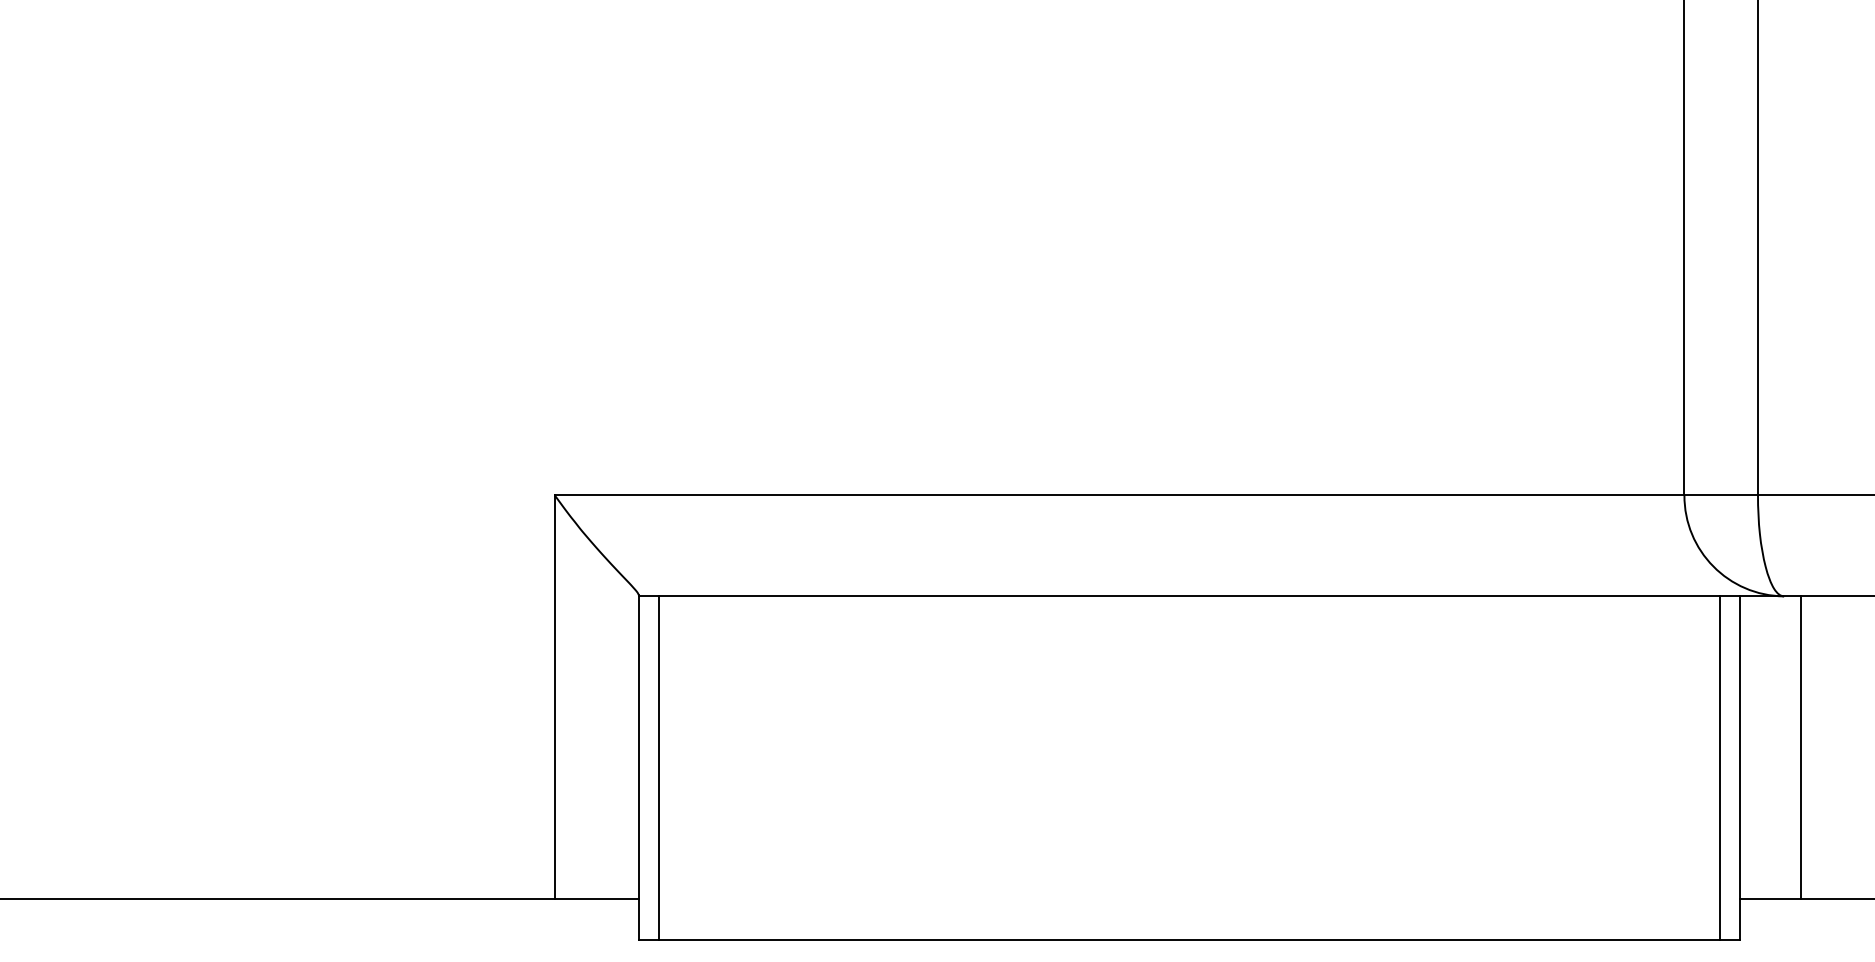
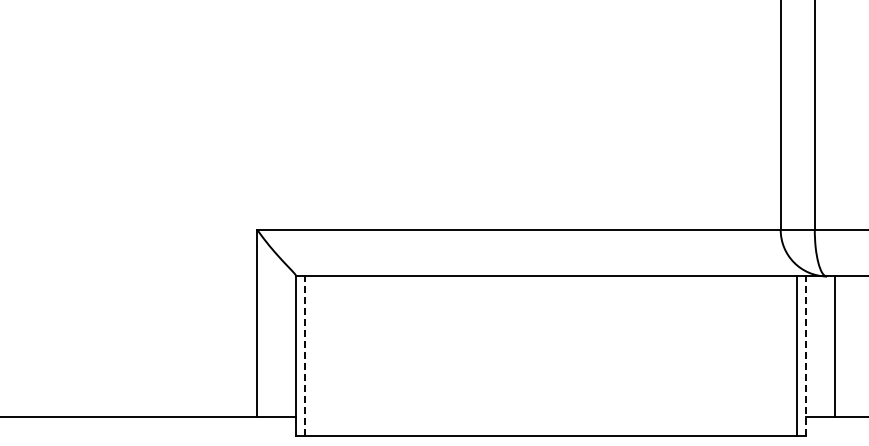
line: (659, 769) -> (305, 356), solid -> dashed
line: (1740, 769) -> (806, 356), solid -> dashed

